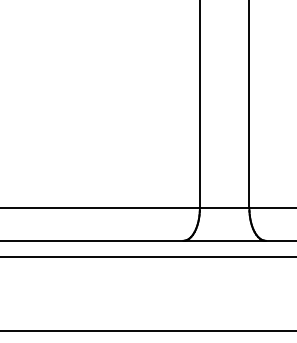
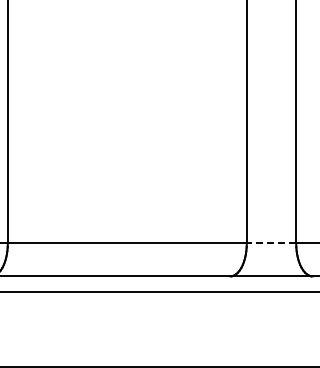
line: (224, 207) -> (271, 243), solid -> dashed

